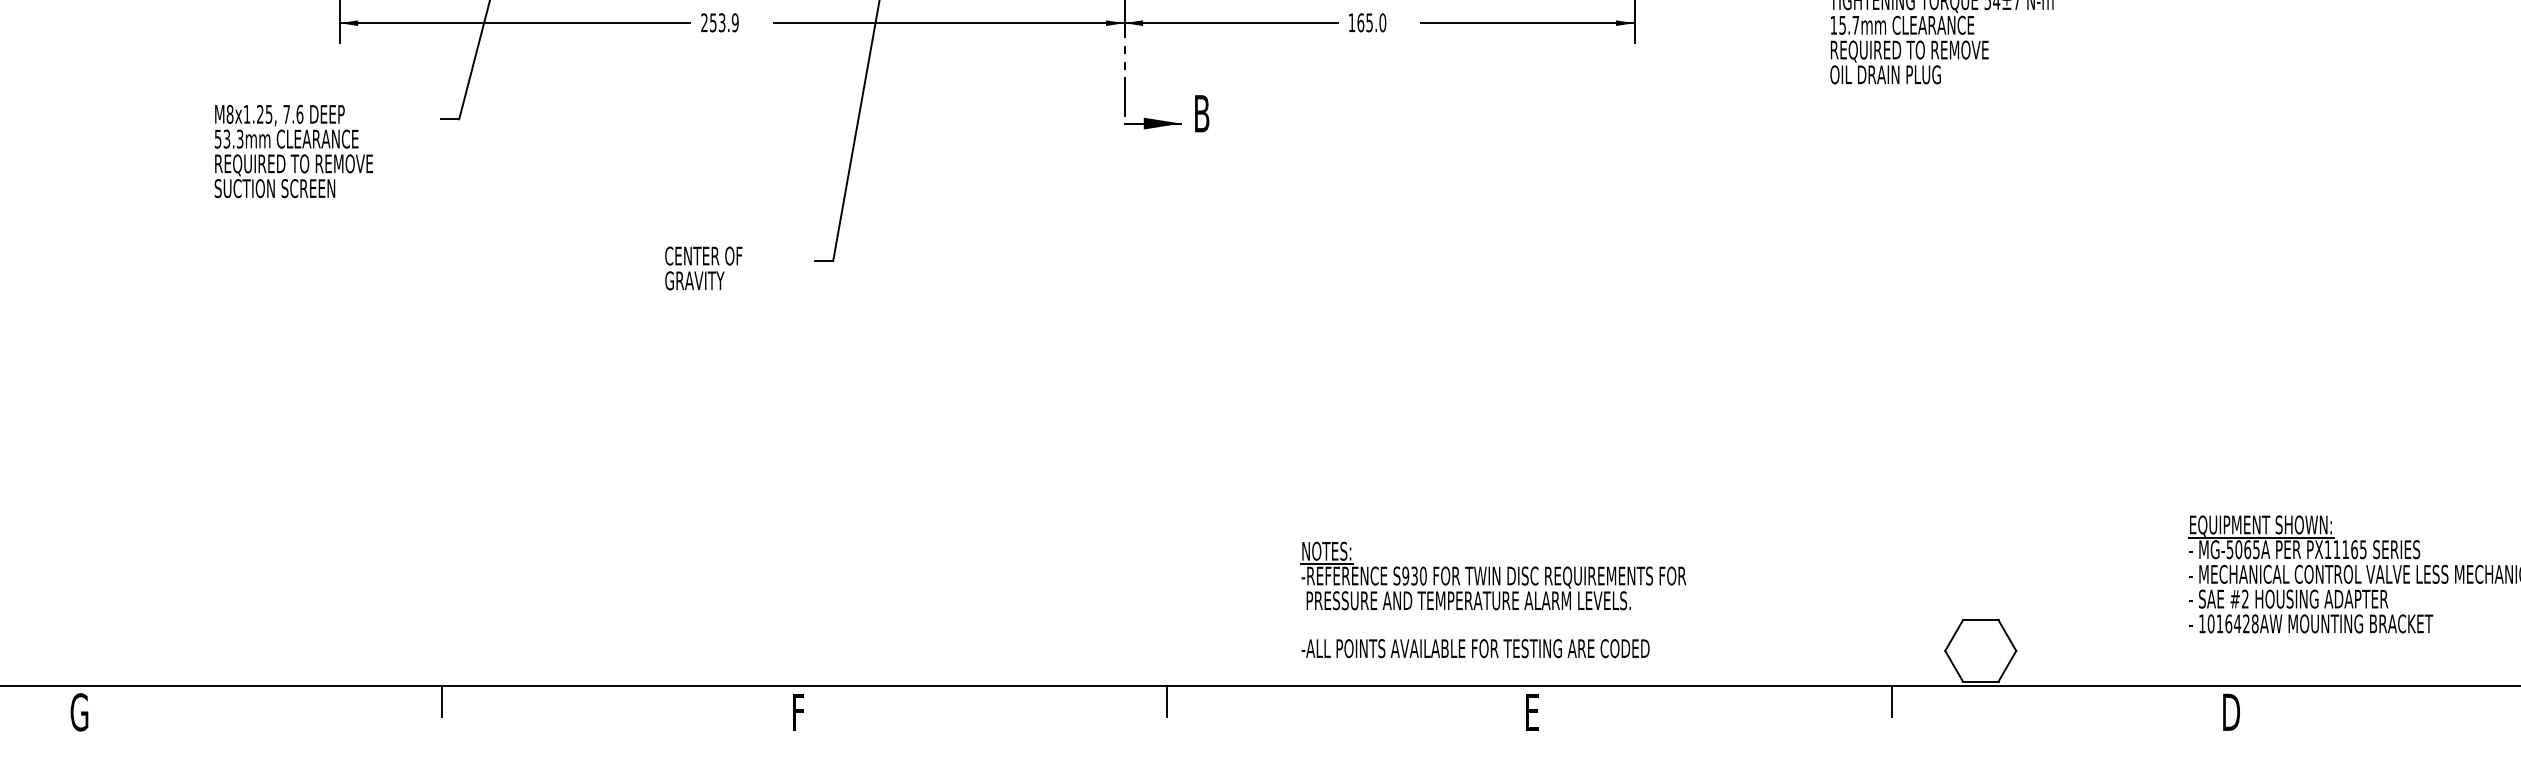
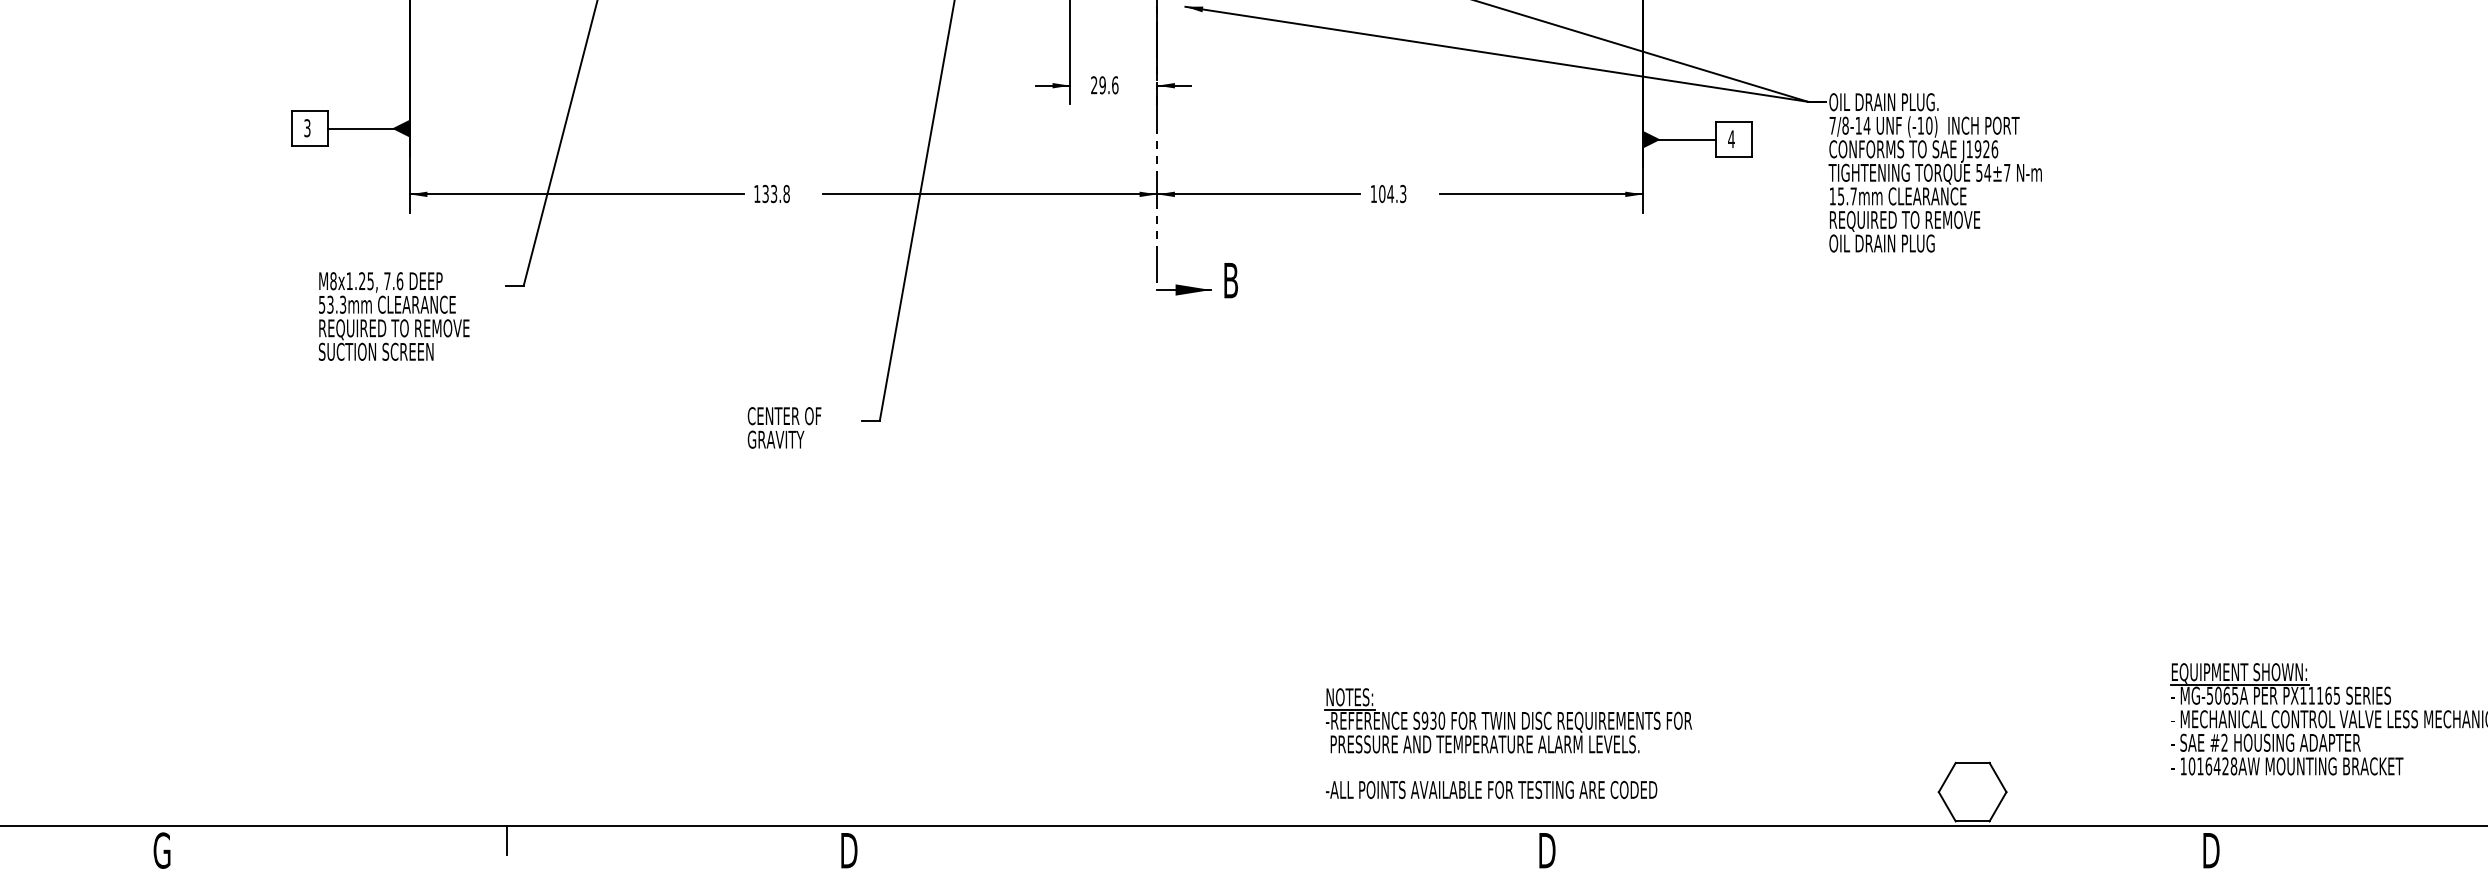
text: (719, 22) -> (771, 193), 253.9 -> 133.8
text: (1371, 23) -> (1392, 194), 165.0 -> 104.3
text: (293, 151) -> (393, 316), moved
text: (703, 268) -> (784, 427), moved
line: (1166, 700) -> (1197, 839), removed
line: (1892, 700) -> (1888, 839), removed
text: (801, 712) -> (849, 850), F -> D
text: (1534, 712) -> (1547, 850), E -> D

